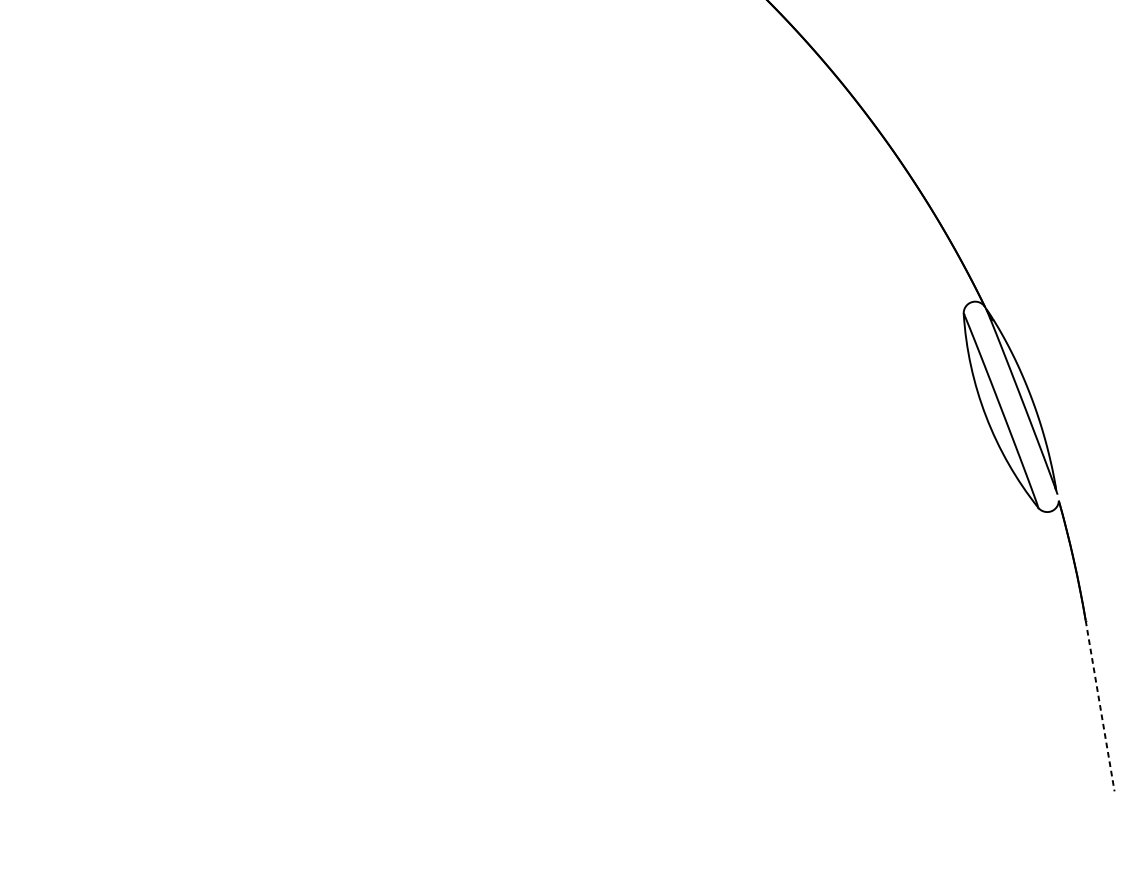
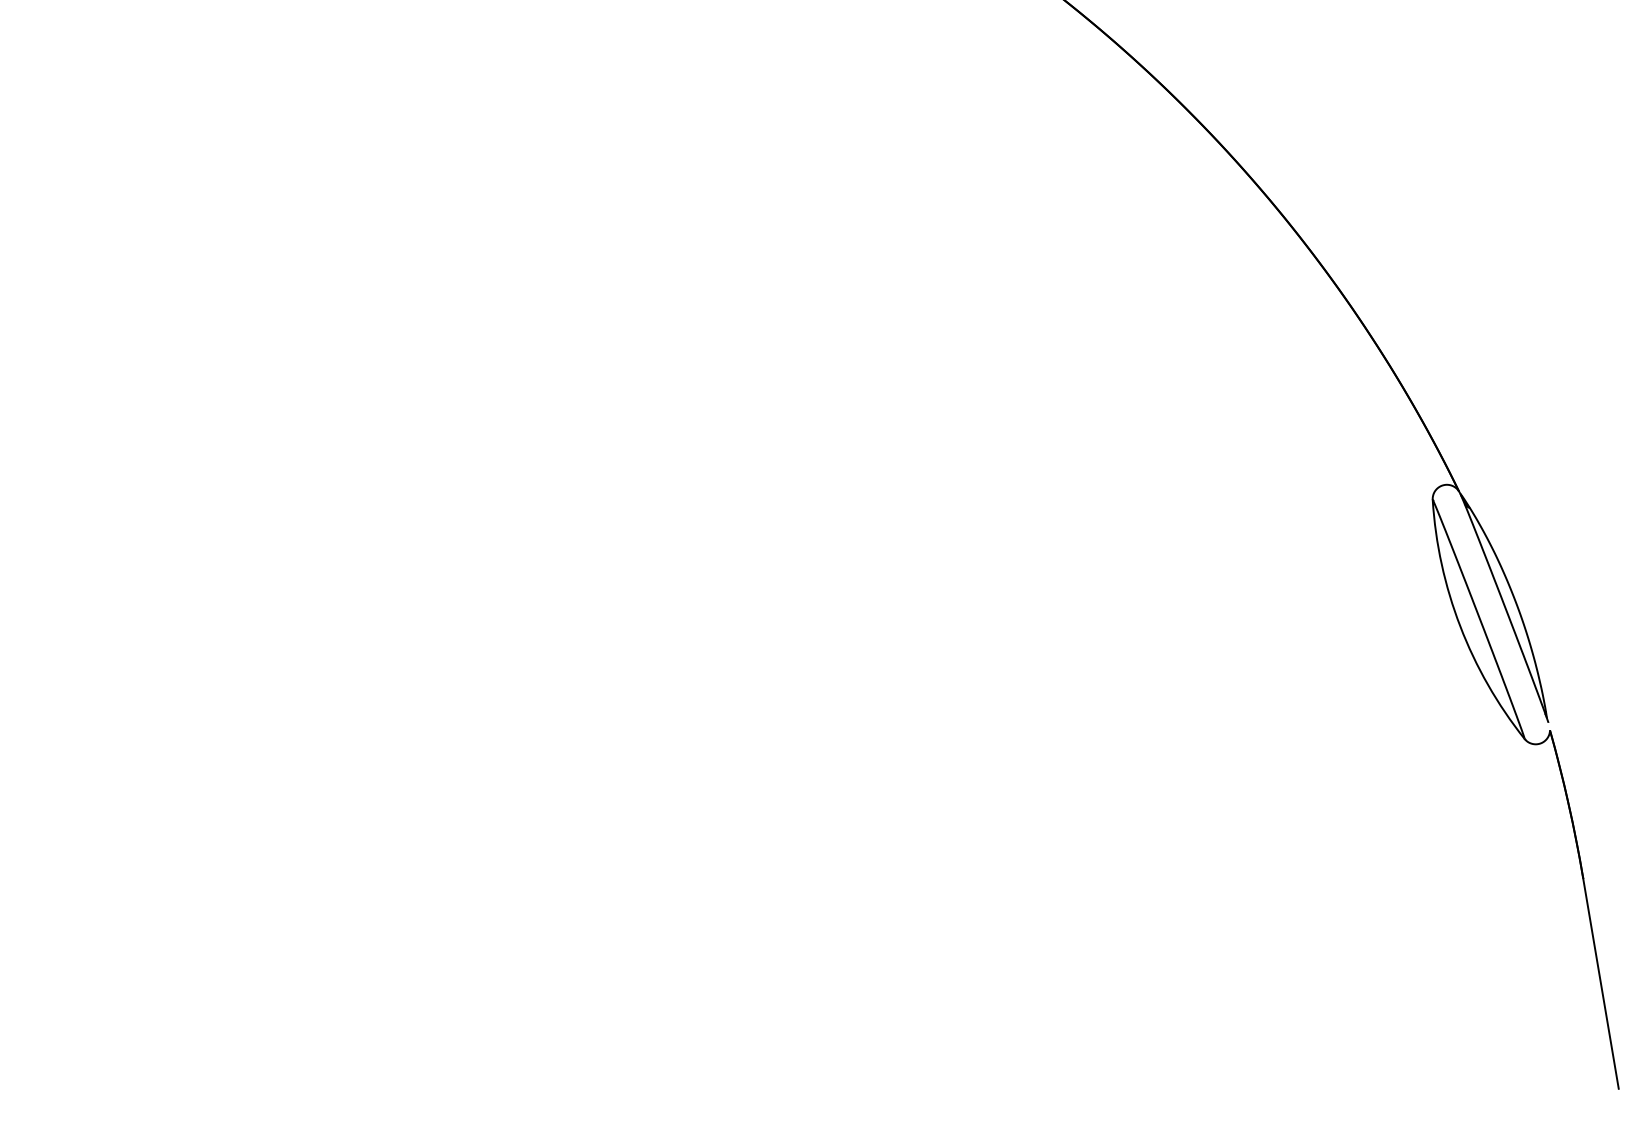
line: (1099, 705) -> (1600, 983), dashed -> solid

